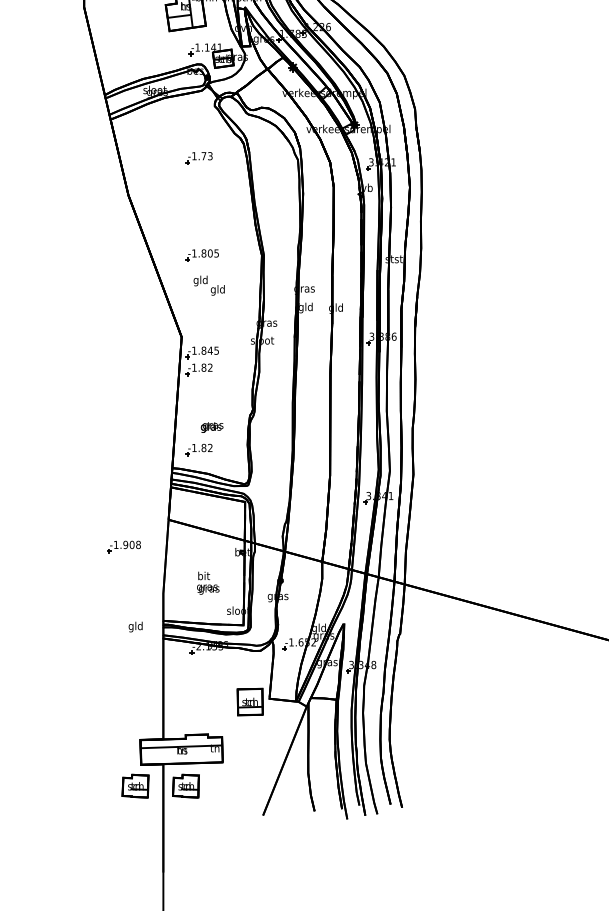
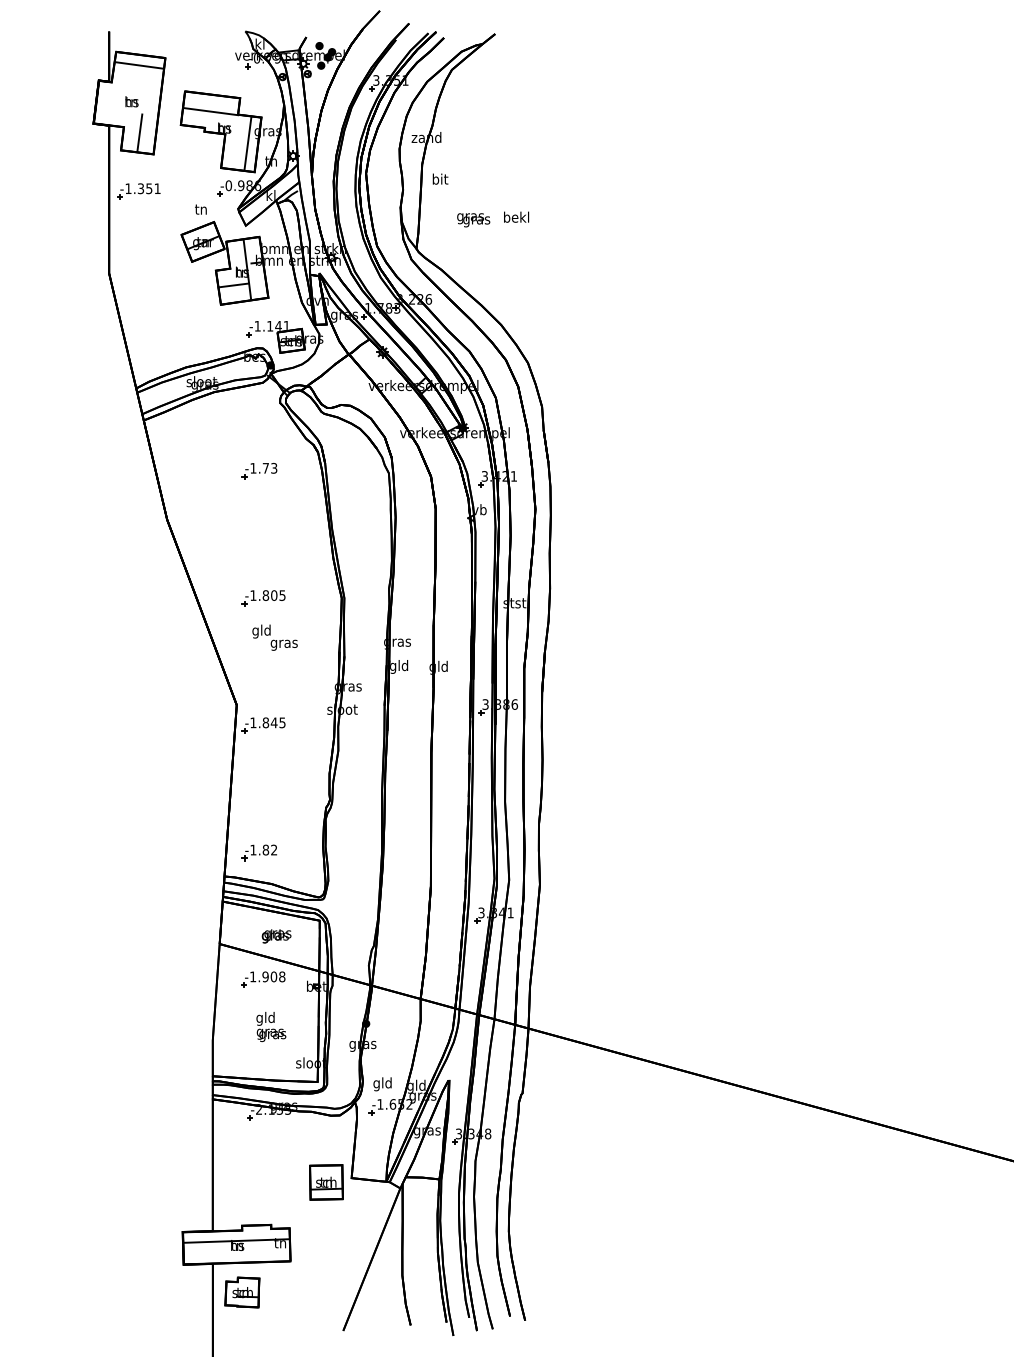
text: (217, 290) -> (283, 643), gld -> gras
part: (198, 369) -> (258, 747), removed
text: (212, 427) -> (276, 936), moved
part: (124, 546) -> (263, 979), moved
text: (203, 576) -> (265, 1018), bit -> gld
text: (135, 627) -> (382, 1084), moved
part: (135, 786) -> (176, 1292), removed

